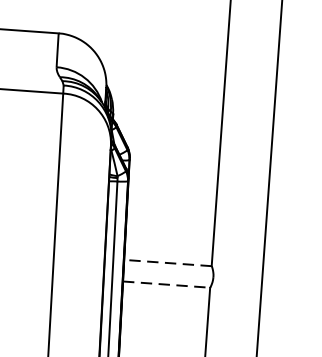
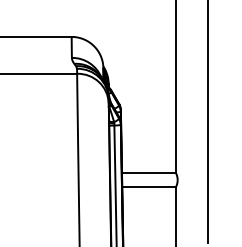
line: (167, 263) -> (148, 173), dashed -> solid
line: (167, 284) -> (149, 186), dashed -> solid

